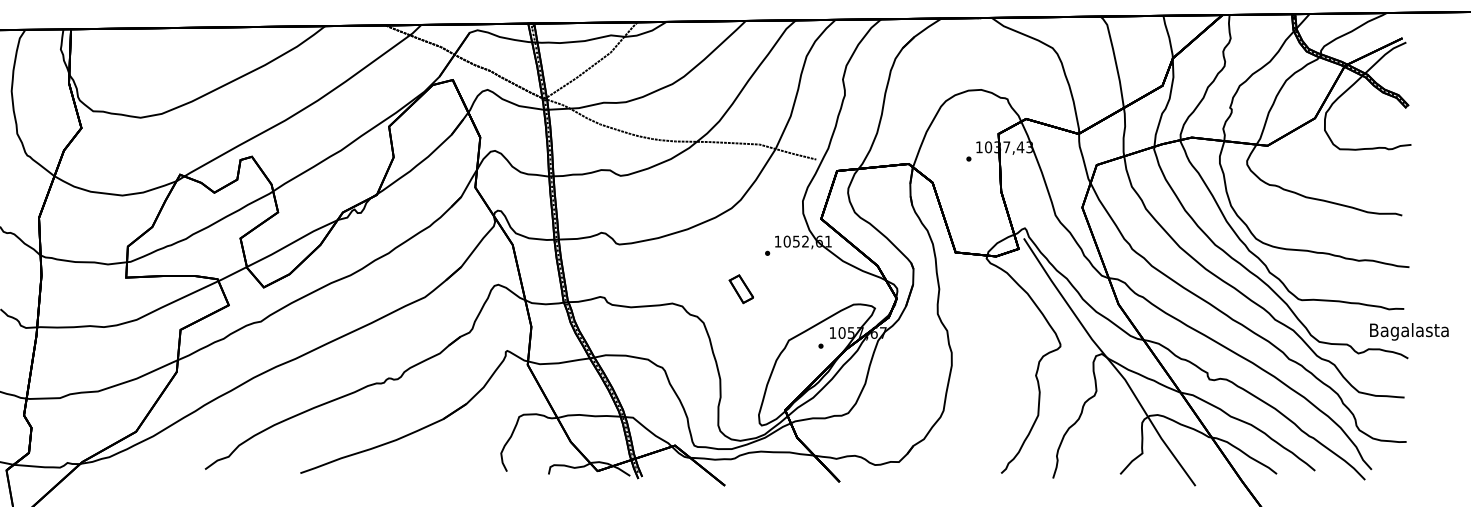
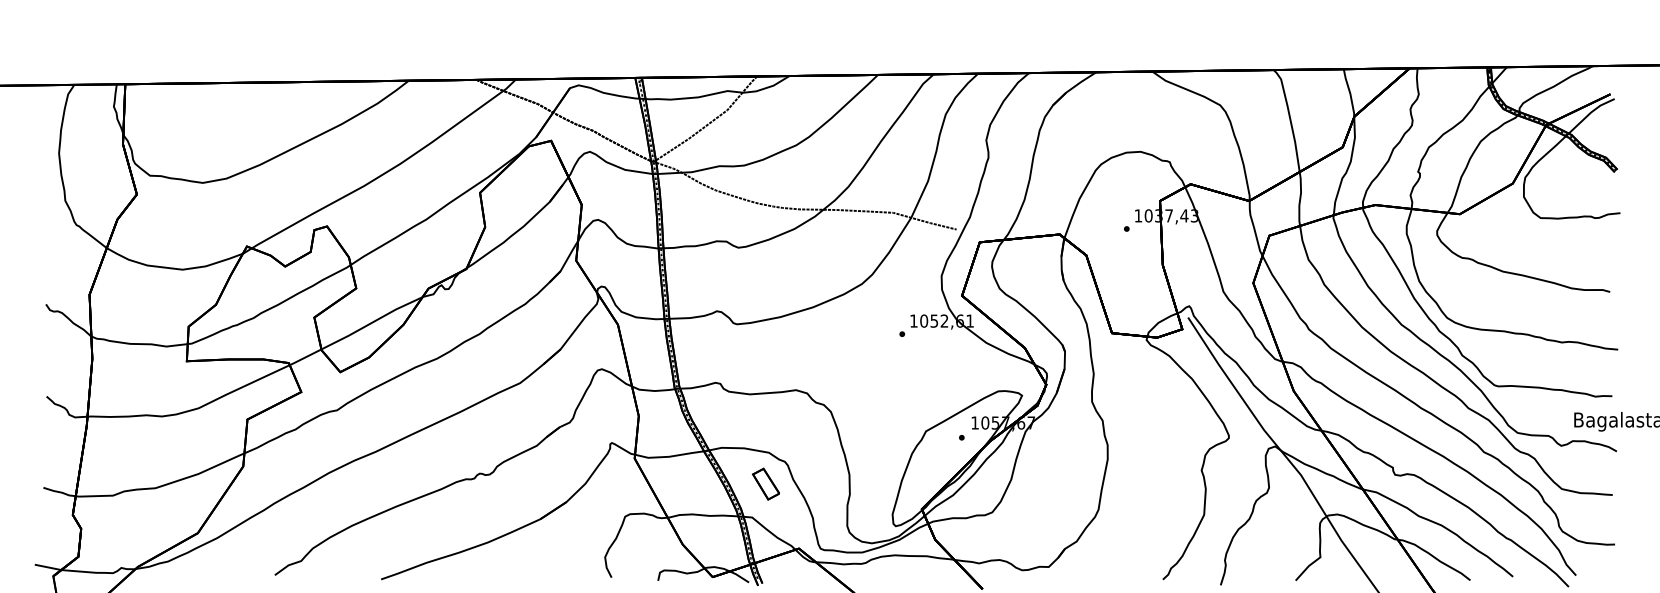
part: (740, 288) -> (765, 483), moved

